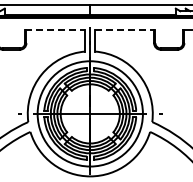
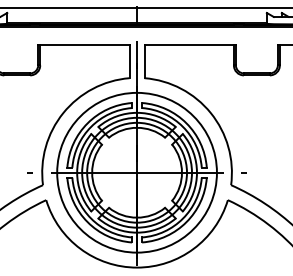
line: (55, 30) -> (84, 46), dashed -> solid
line: (125, 30) -> (190, 46), dashed -> solid

